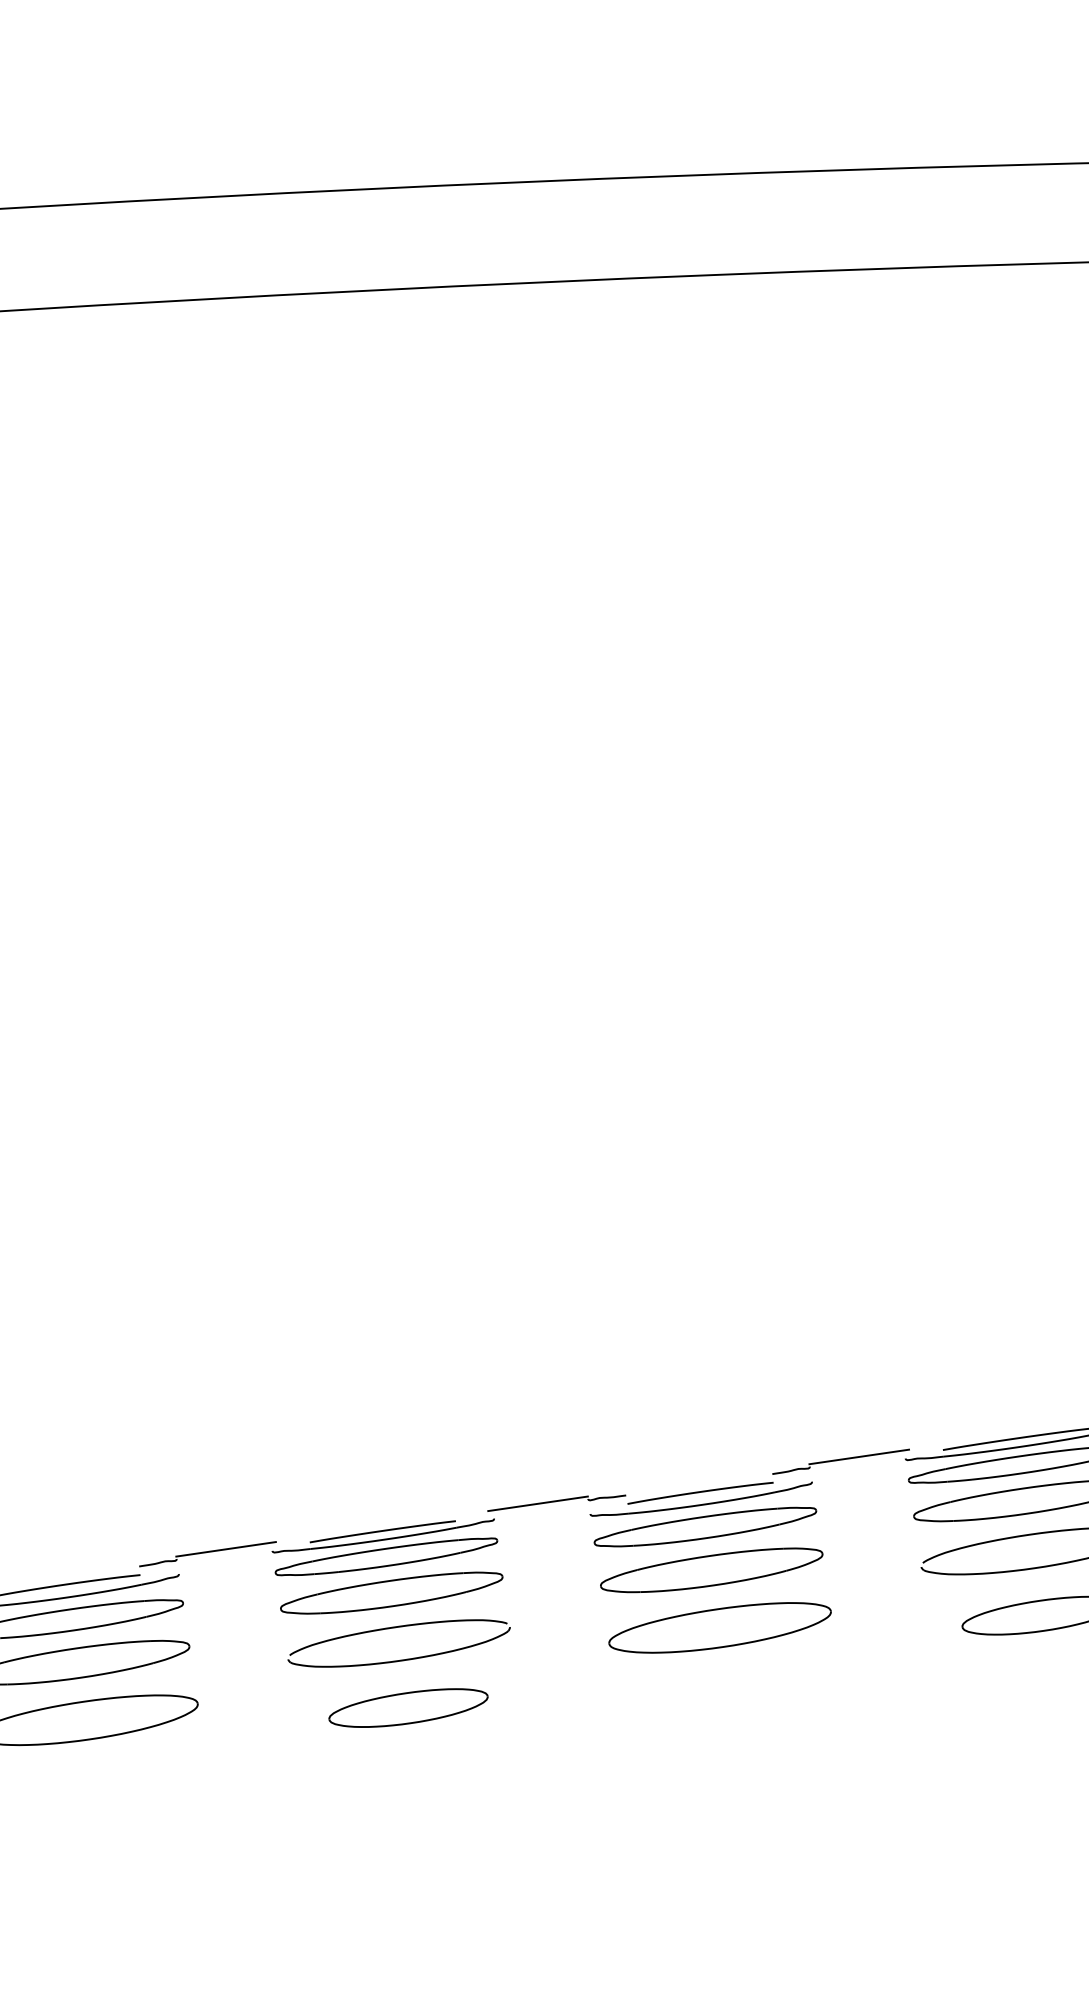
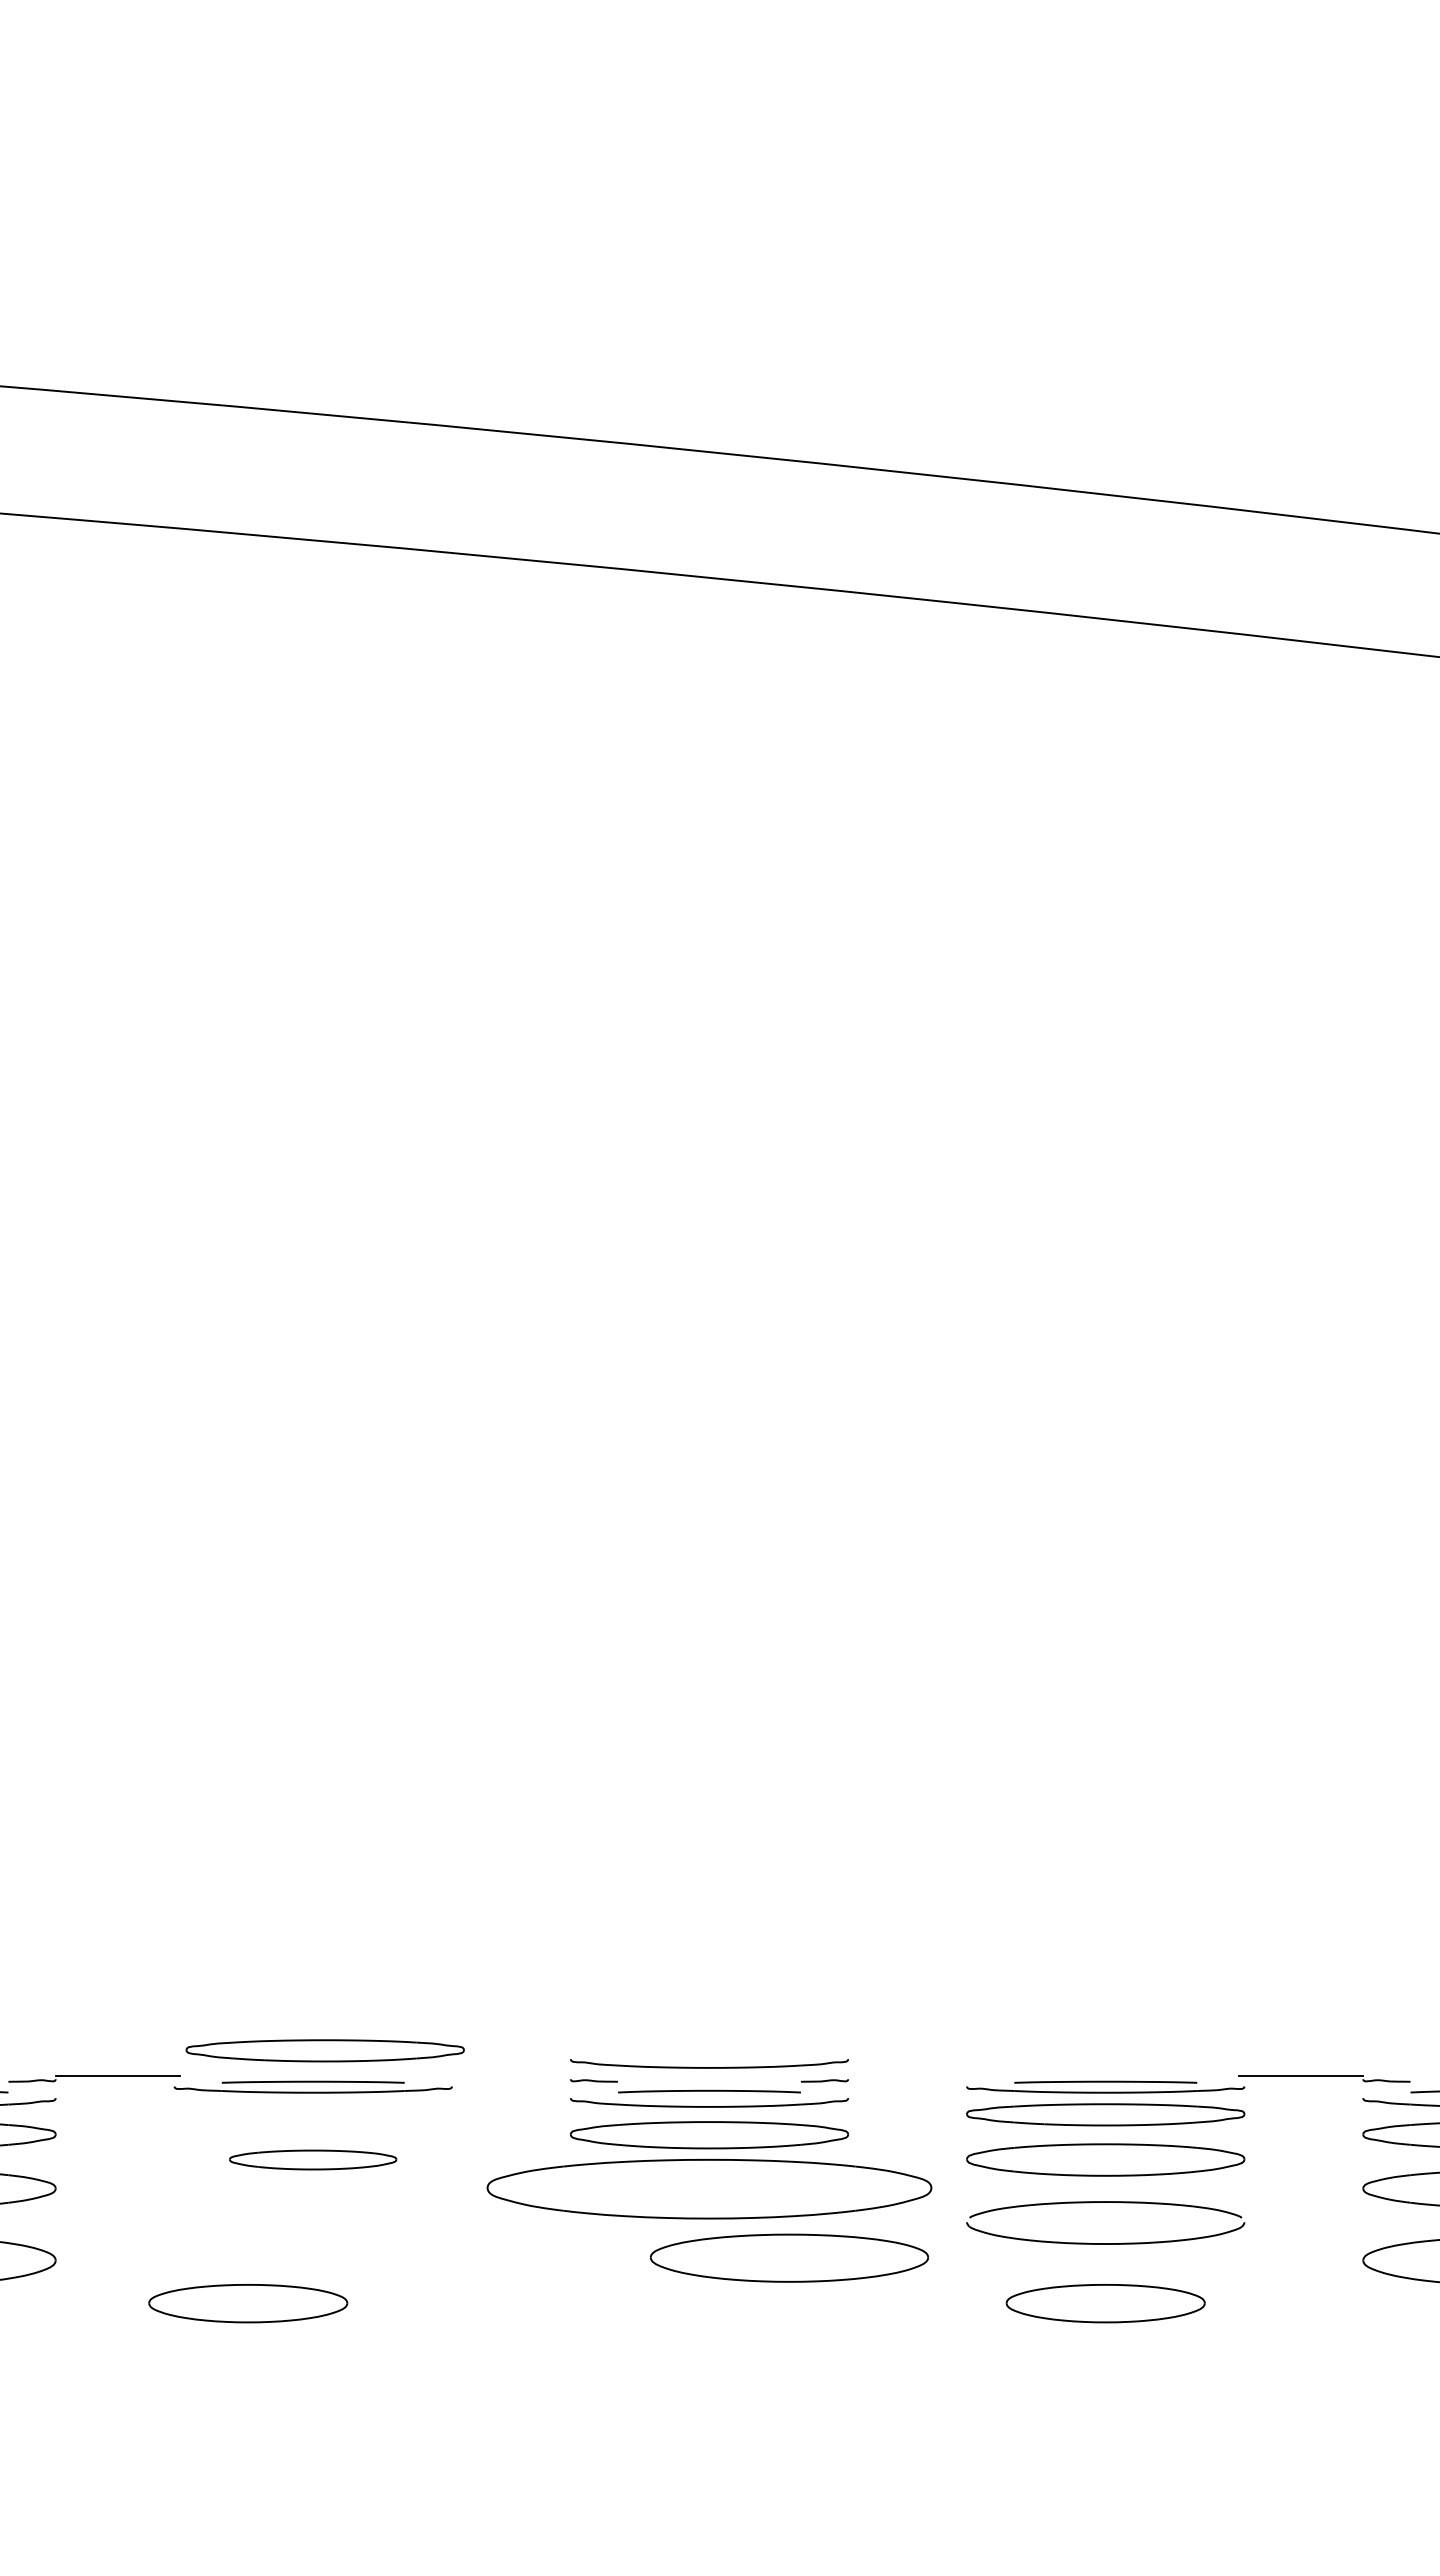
line: (859, 1457) -> (910, 2076), removed
part: (697, 1470) -> (709, 2063), added
line: (538, 1503) -> (508, 2076), removed
part: (385, 1557) -> (324, 2050), moved
part: (711, 1570) -> (709, 2189), size x1.6
part: (391, 1593) -> (312, 2159), size x0.6
part: (396, 1627) -> (312, 2202), removed
part: (720, 1627) -> (789, 2257), moved
part: (408, 1708) -> (248, 2303), moved

